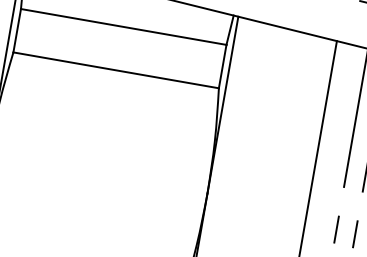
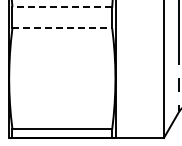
line: (123, 27) -> (62, 7), solid -> dashed
line: (116, 70) -> (62, 28), solid -> dashed

